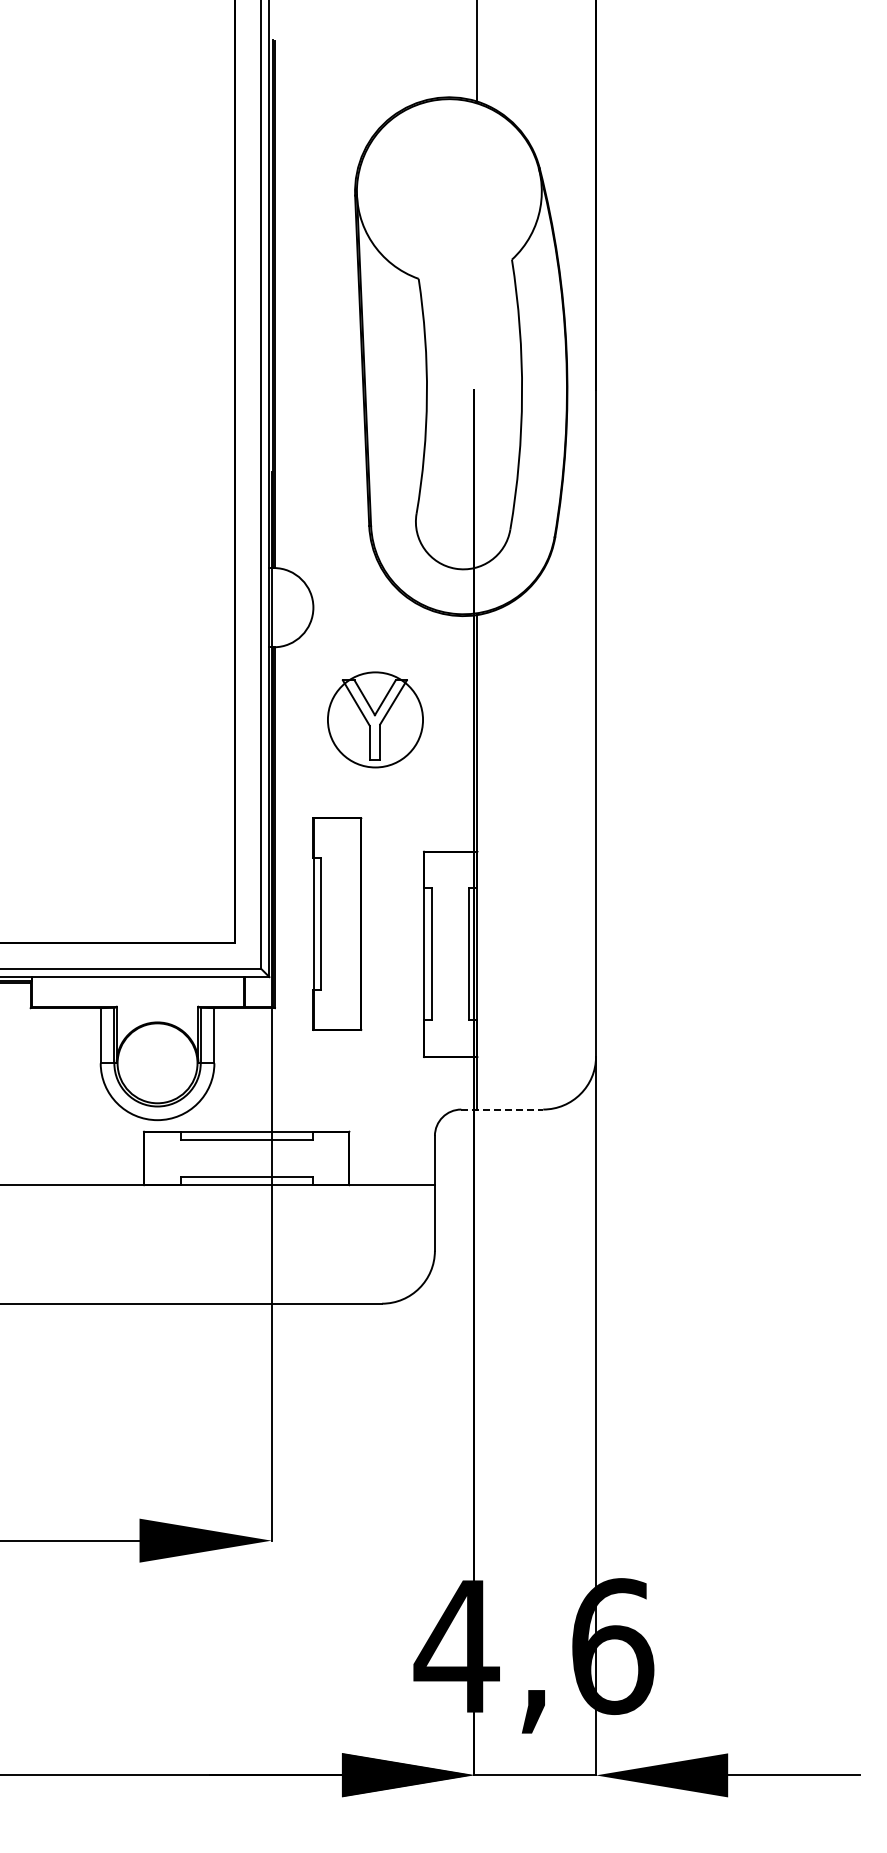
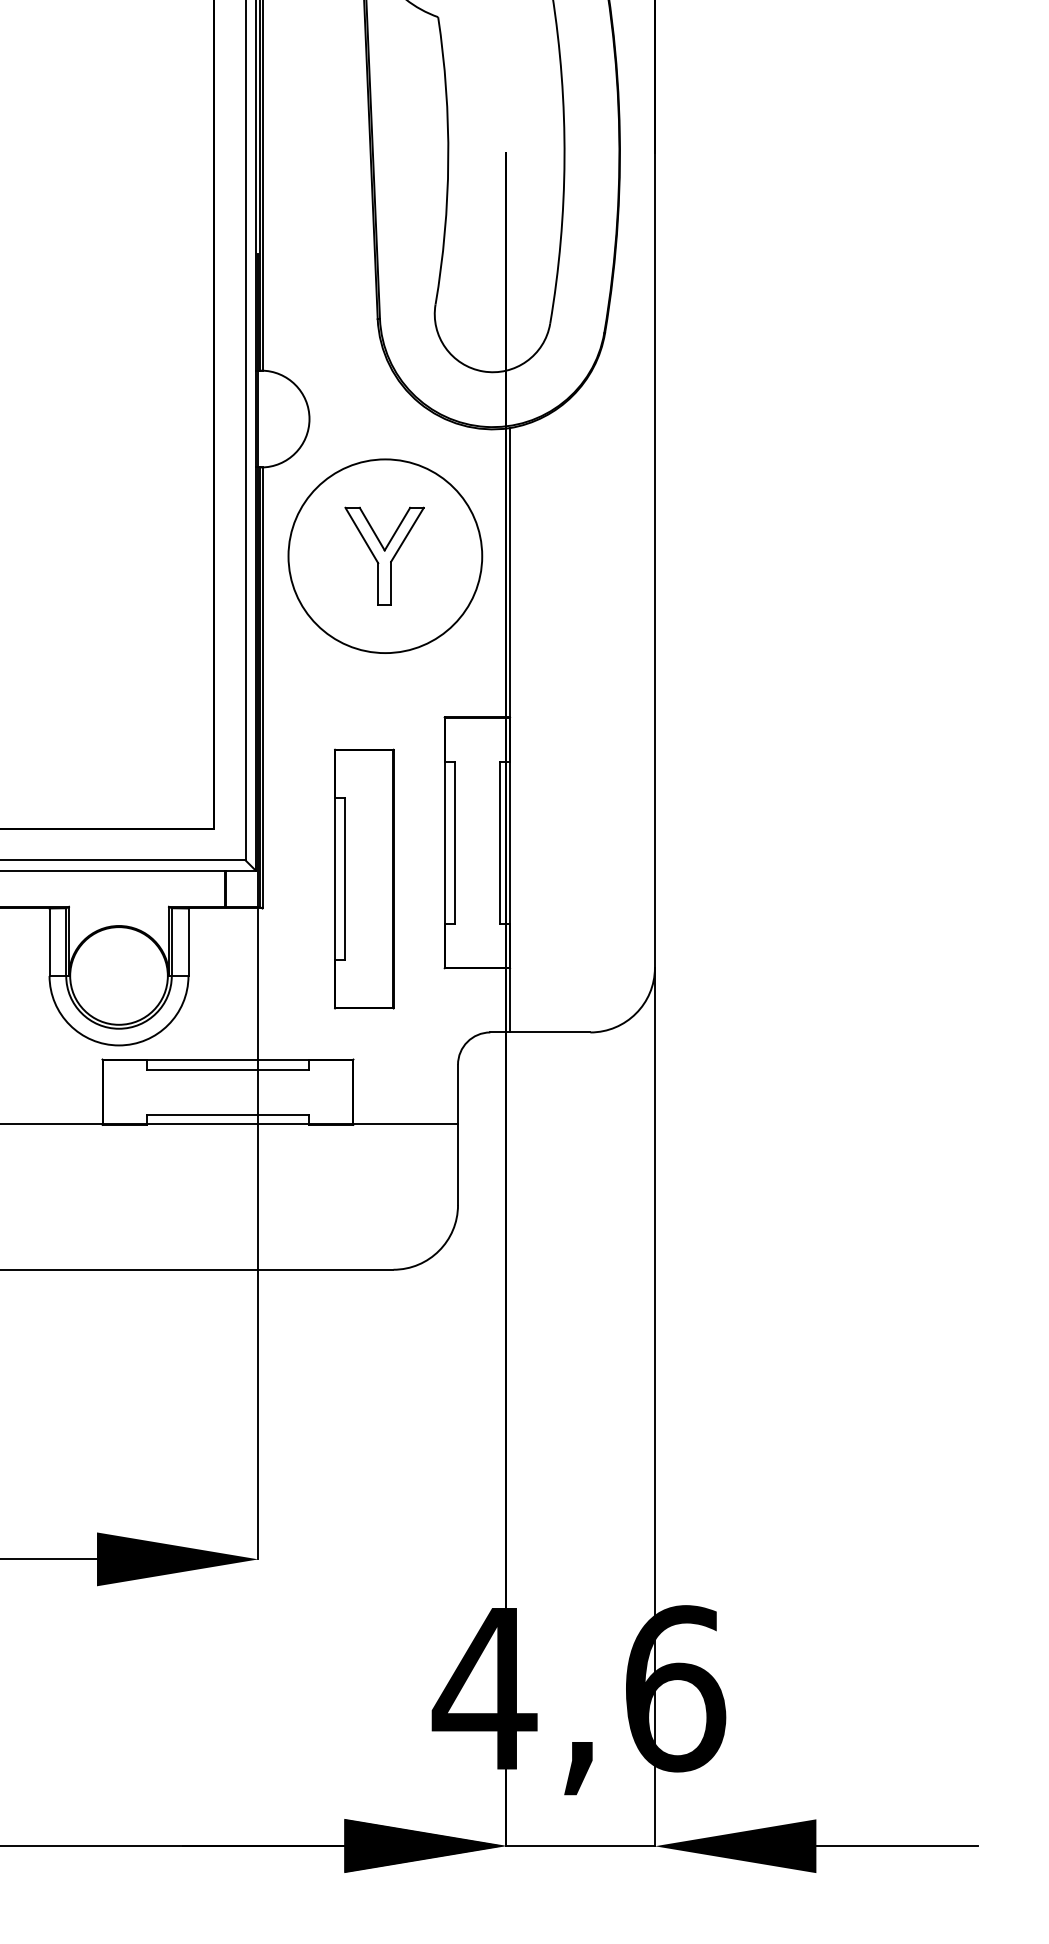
circle: (375, 719) -> (385, 555), size x1.67
part: (337, 923) -> (364, 878), moved
line: (502, 1109) -> (540, 1032), dashed -> solid

